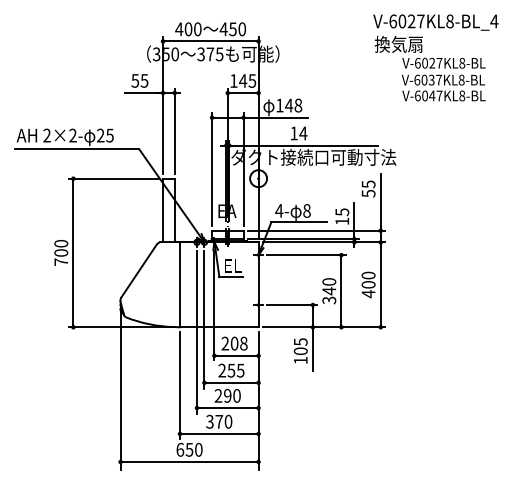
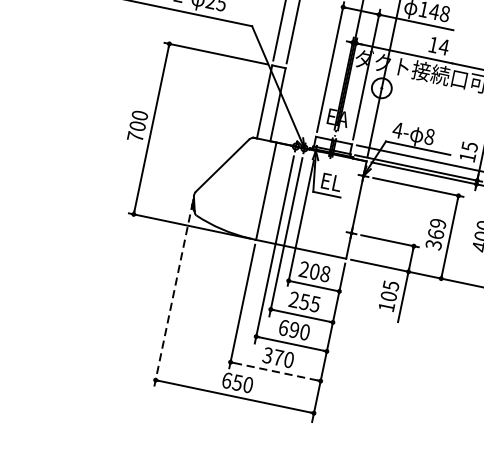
text: (329, 286) -> (437, 228), 340 -> 369
line: (120, 388) -> (173, 295), solid -> dashed
text: (218, 395) -> (283, 327), 290 -> 690
line: (219, 433) -> (275, 371), solid -> dashed

